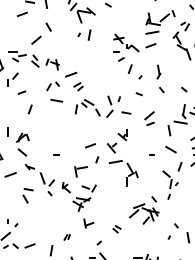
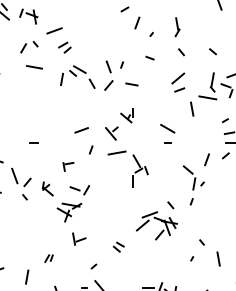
part: (149, 118) -> (178, 82), moved
line: (170, 149) -> (167, 128), moved
part: (80, 171) -> (67, 166), size x0.6

